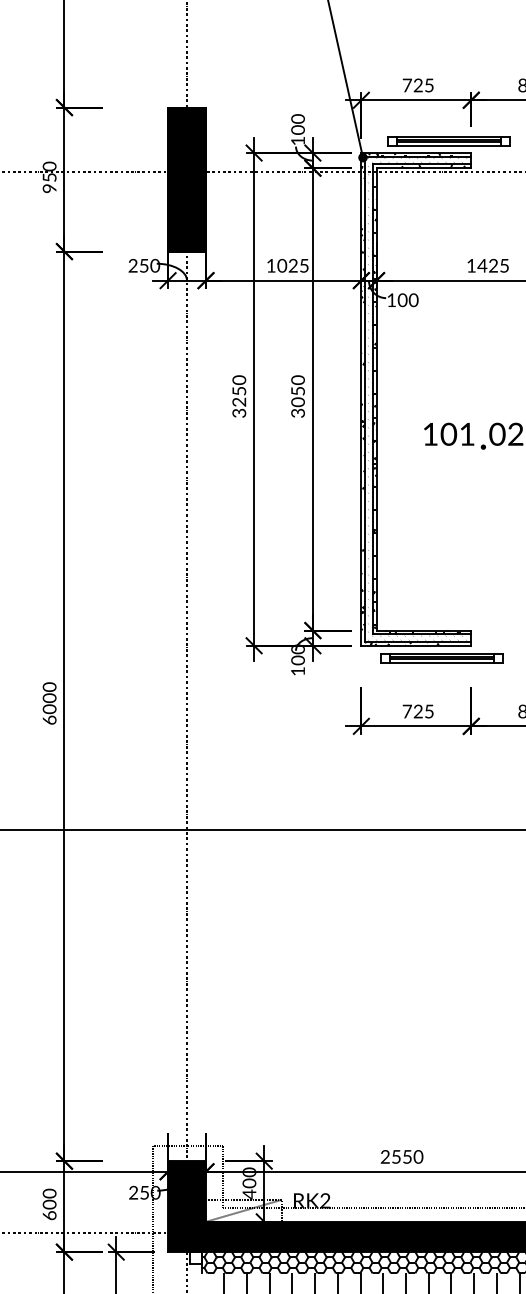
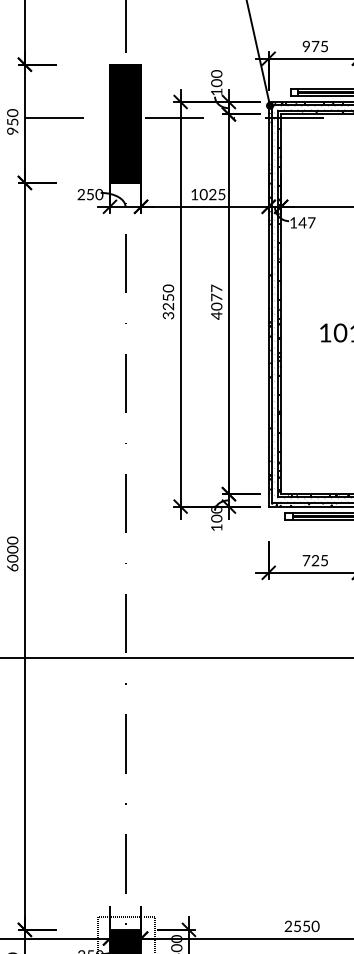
text: (412, 85) -> (310, 46), 725 -> 975
text: (407, 300) -> (306, 223), 100 -> 147
text: (297, 396) -> (216, 301), 3050 -> 4077

